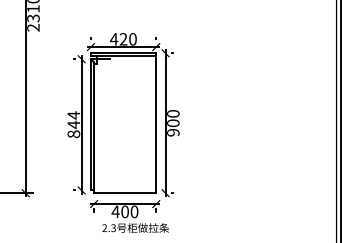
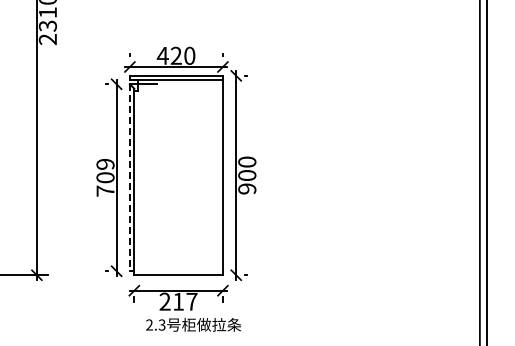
text: (73, 124) -> (105, 177), 844 -> 709
line: (90, 125) -> (129, 178), solid -> dashed
text: (125, 211) -> (178, 301), 400 -> 217

